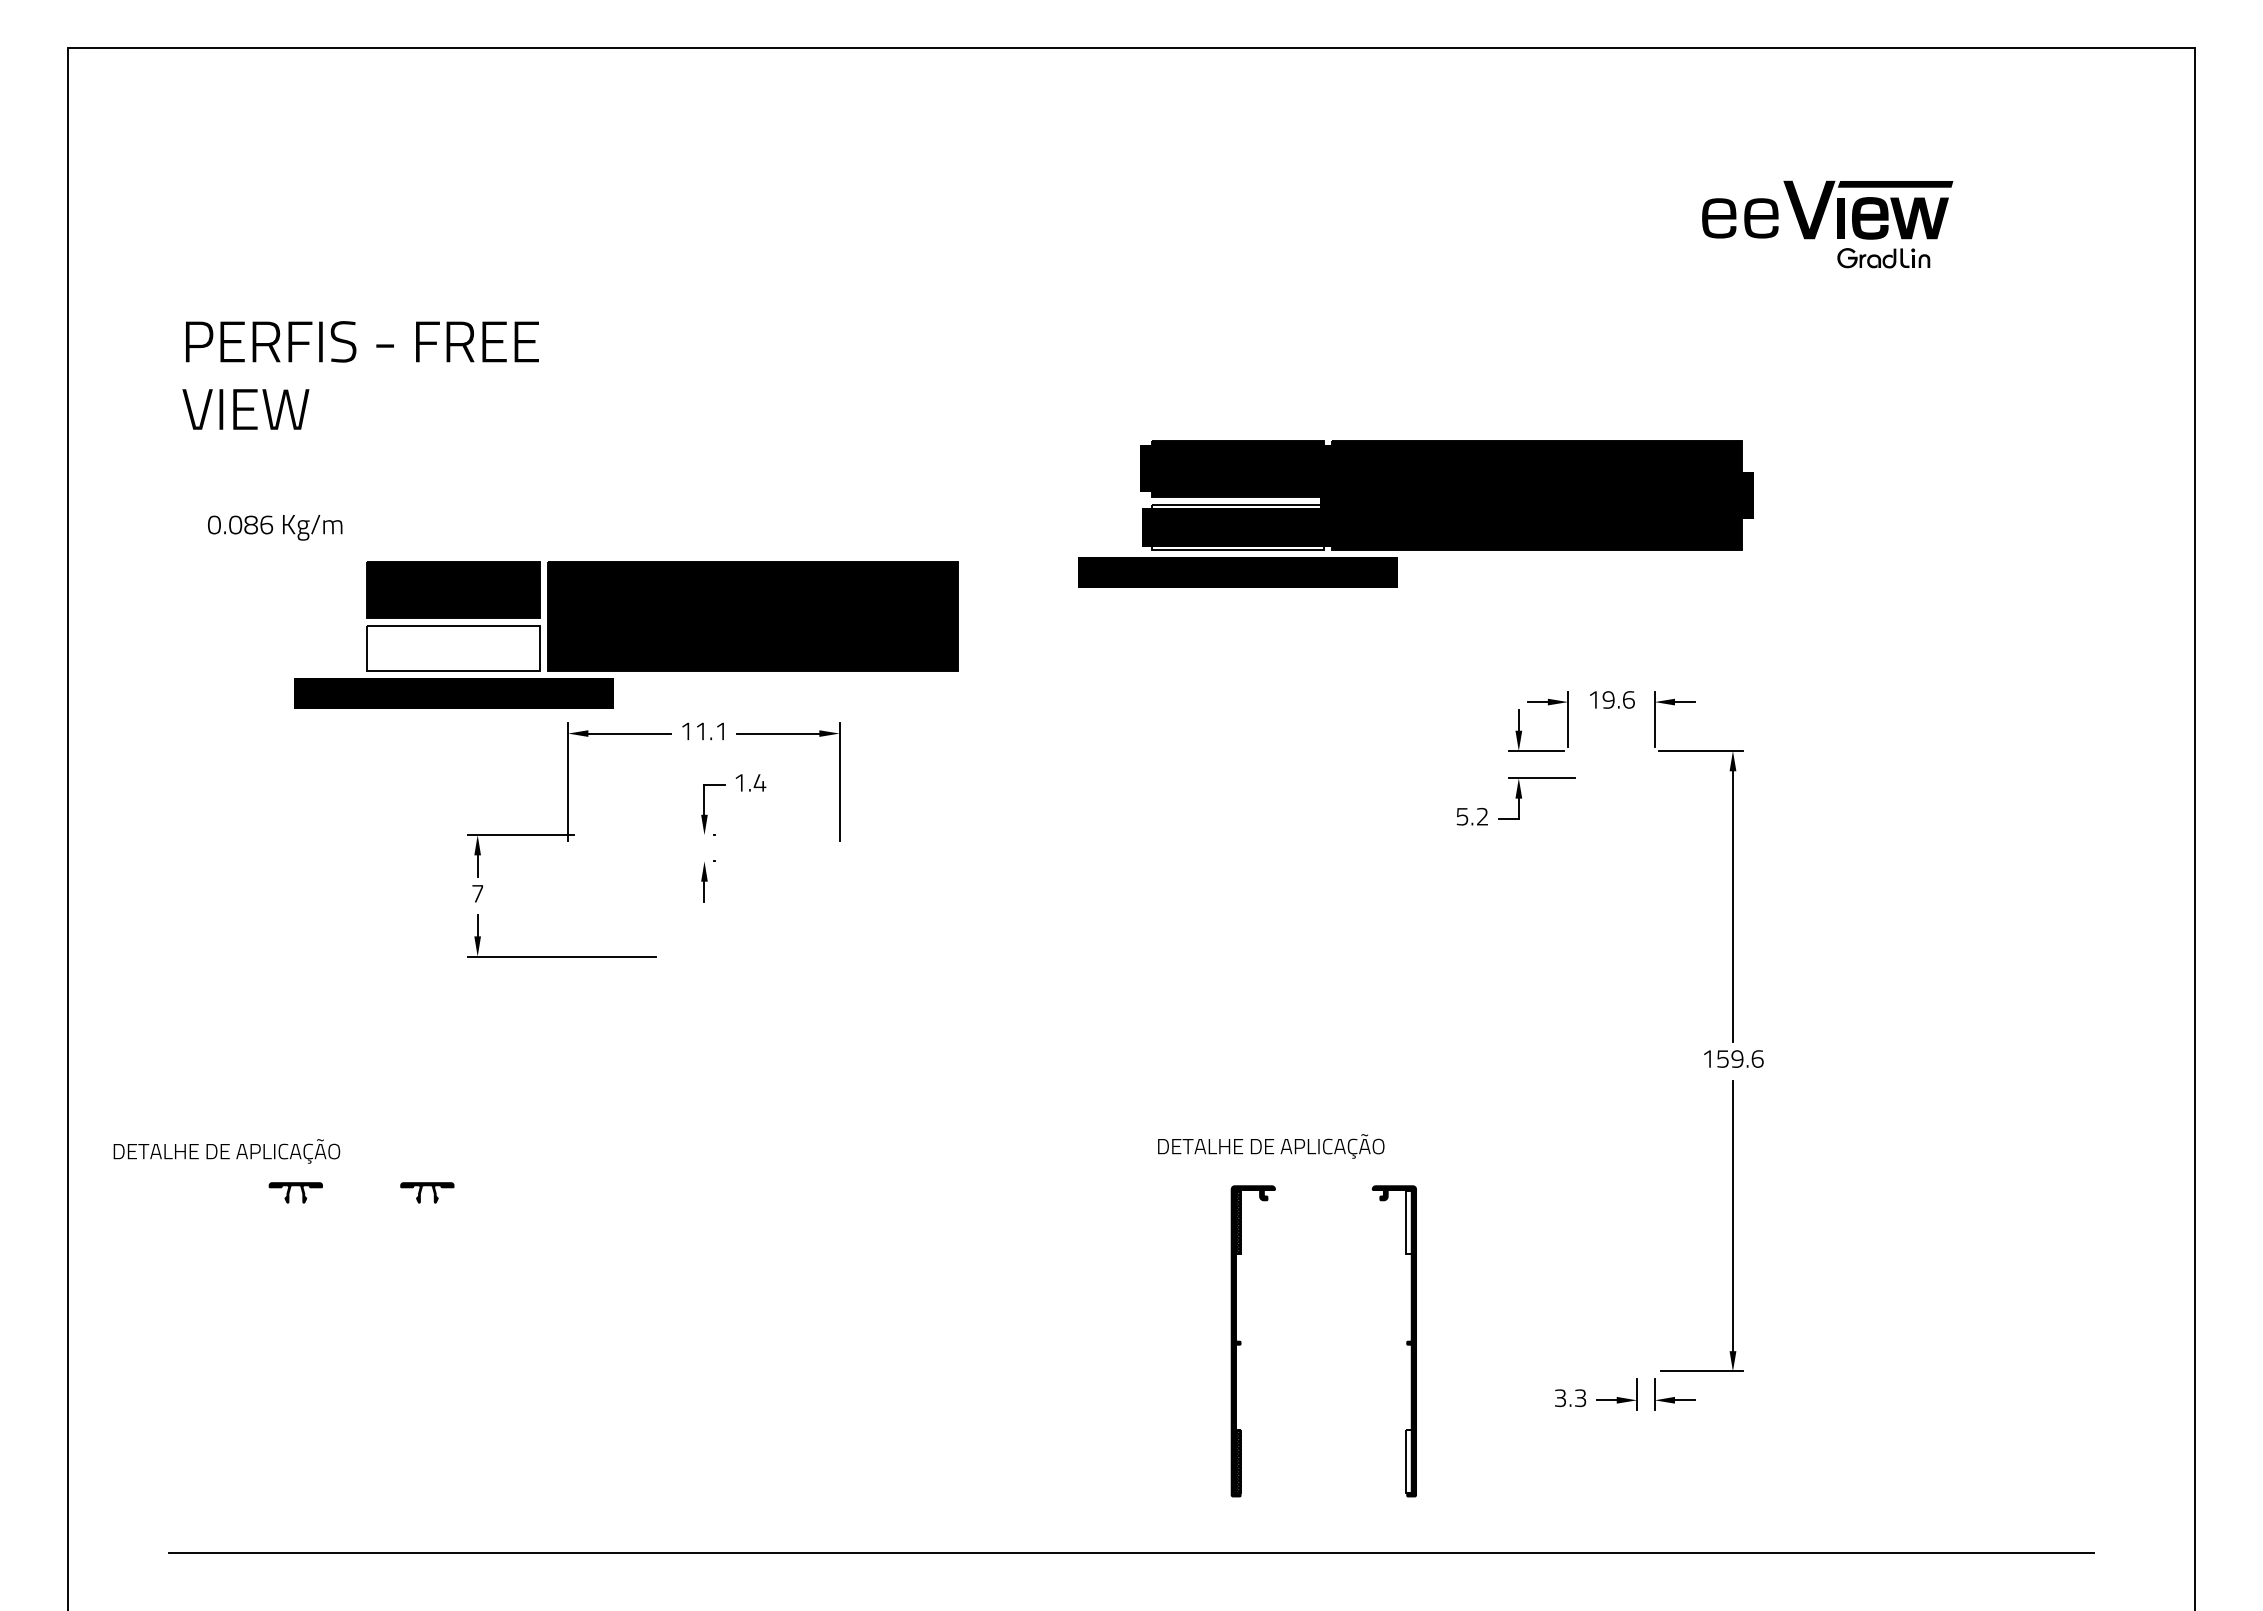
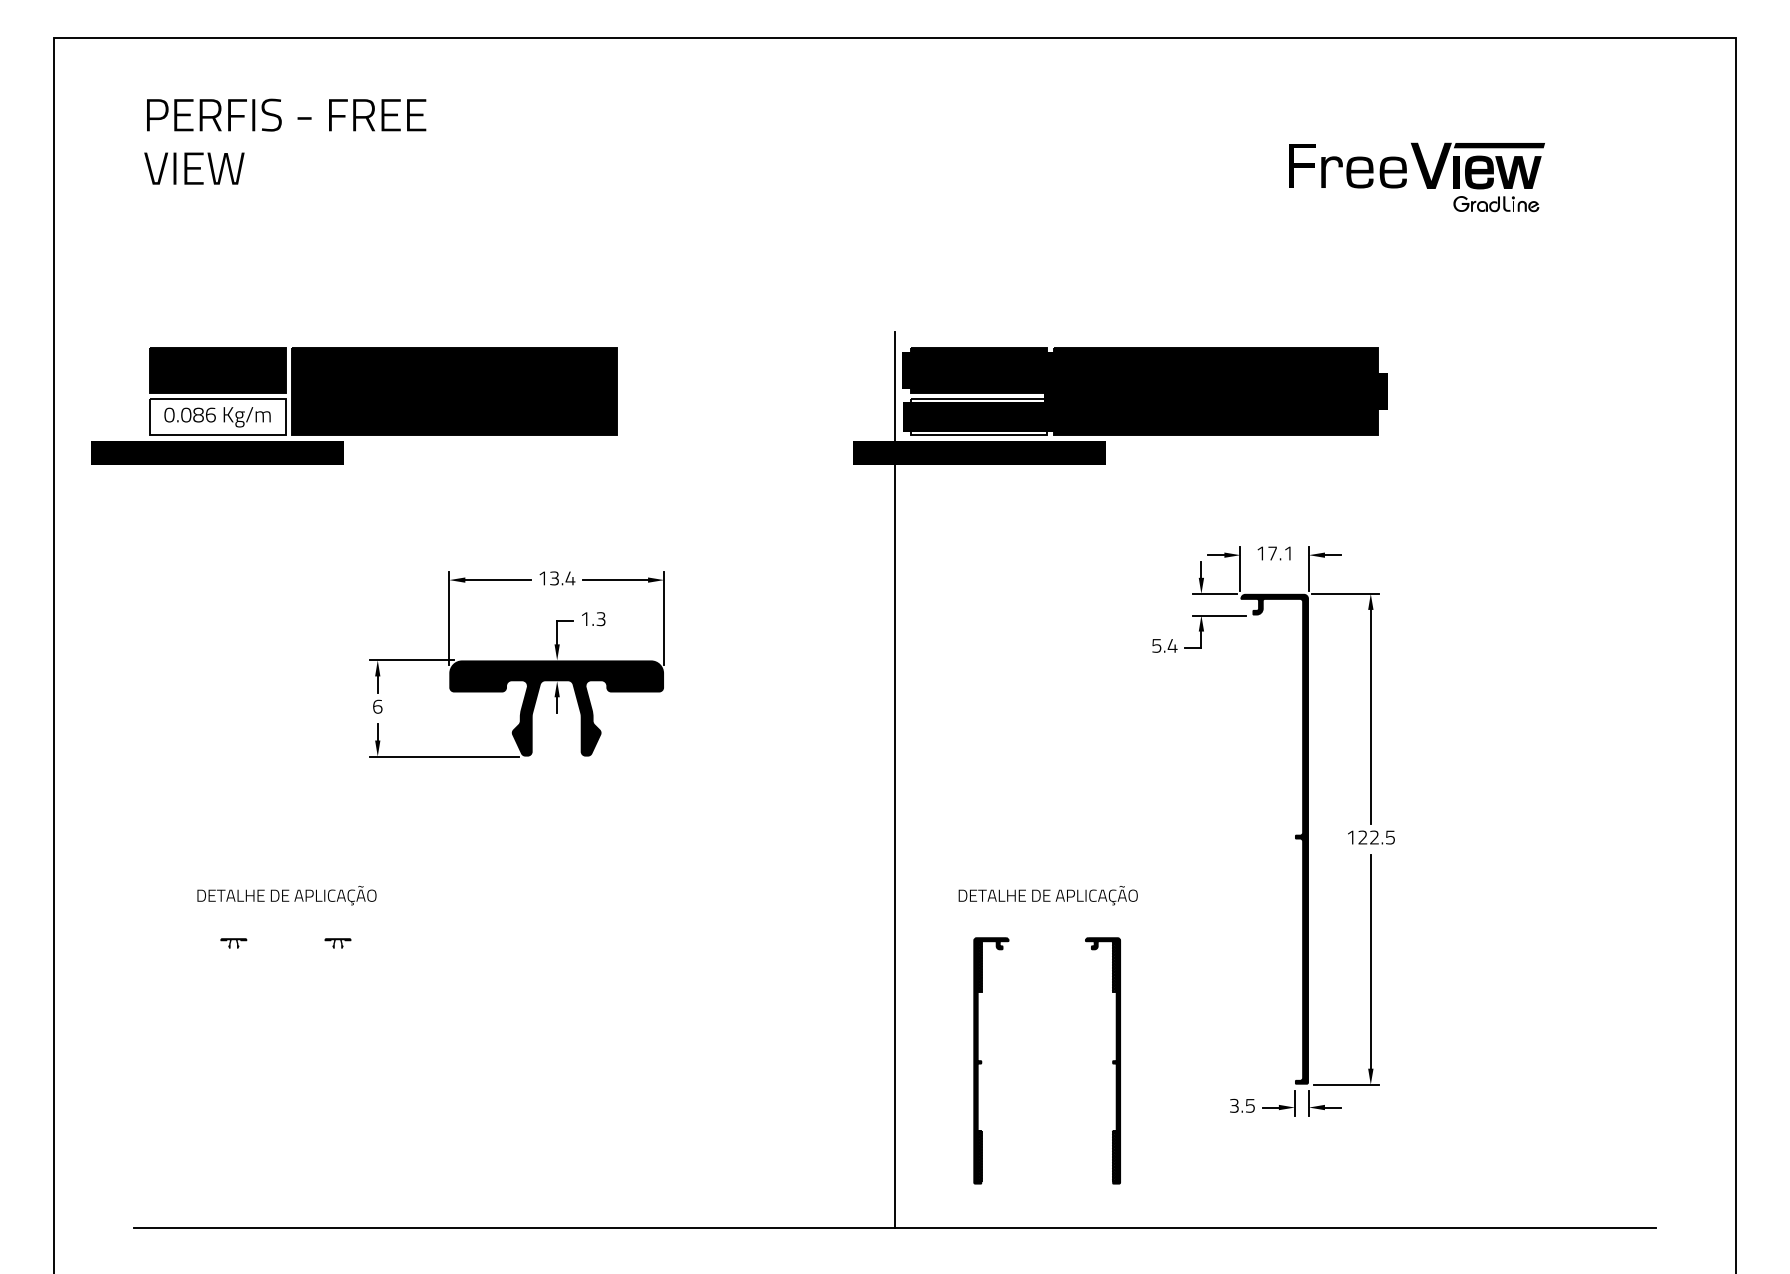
fill: (1646, 210) -> (1302, 166), added
fill: (1683, 217) -> (1331, 171), added
fill: (1938, 261) -> (1533, 206), added
text: (360, 375) -> (285, 141), moved
part: (626, 634) -> (354, 405), moved
text: (1618, 699) -> (1280, 553), 19.6 -> 17.1
text: (711, 731) -> (562, 578), 11.1 -> 13.4
text: (759, 782) -> (600, 618), 1.4 -> 1.3
text: (1482, 816) -> (1172, 645), 5.2 -> 5.4
text: (477, 893) -> (377, 706), 7 -> 6
fill: (703, 895) -> (556, 708), added
line: (1131, 986) -> (895, 780), added
text: (1740, 1058) -> (1376, 837), 159.6 -> 122.5
fill: (1611, 1060) -> (1274, 838), added
text: (1271, 1146) -> (1048, 895), moved
text: (226, 1151) -> (286, 895), moved
part: (295, 1192) -> (233, 943), size x0.62
part: (427, 1192) -> (338, 943), size x0.62
hatch: (1408, 1221) -> (1114, 966), added
text: (1580, 1397) -> (1250, 1105), 3.3 -> 3.5
hatch: (1408, 1460) -> (1114, 1155), added

